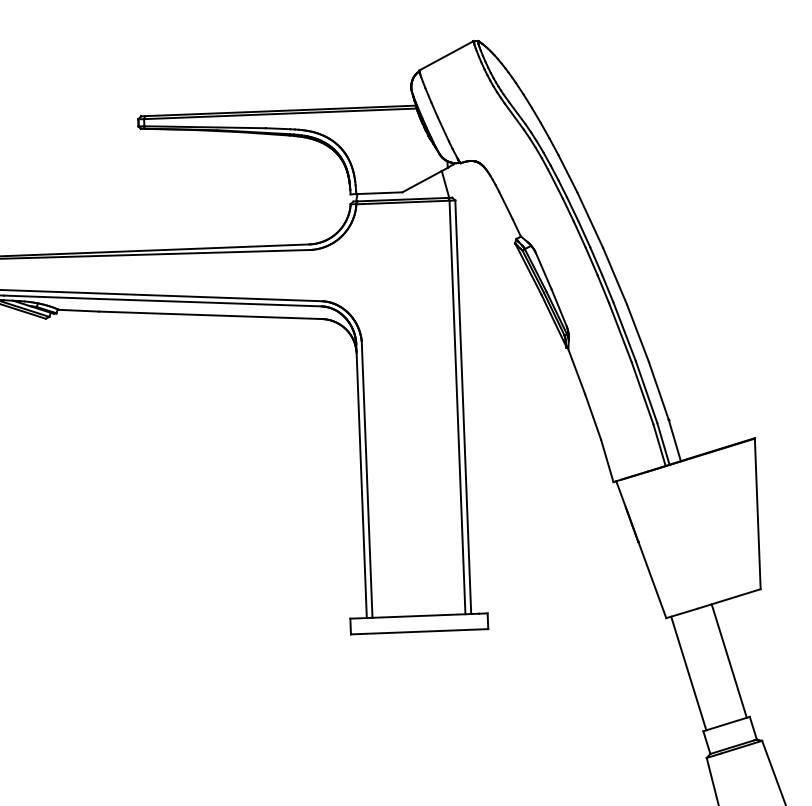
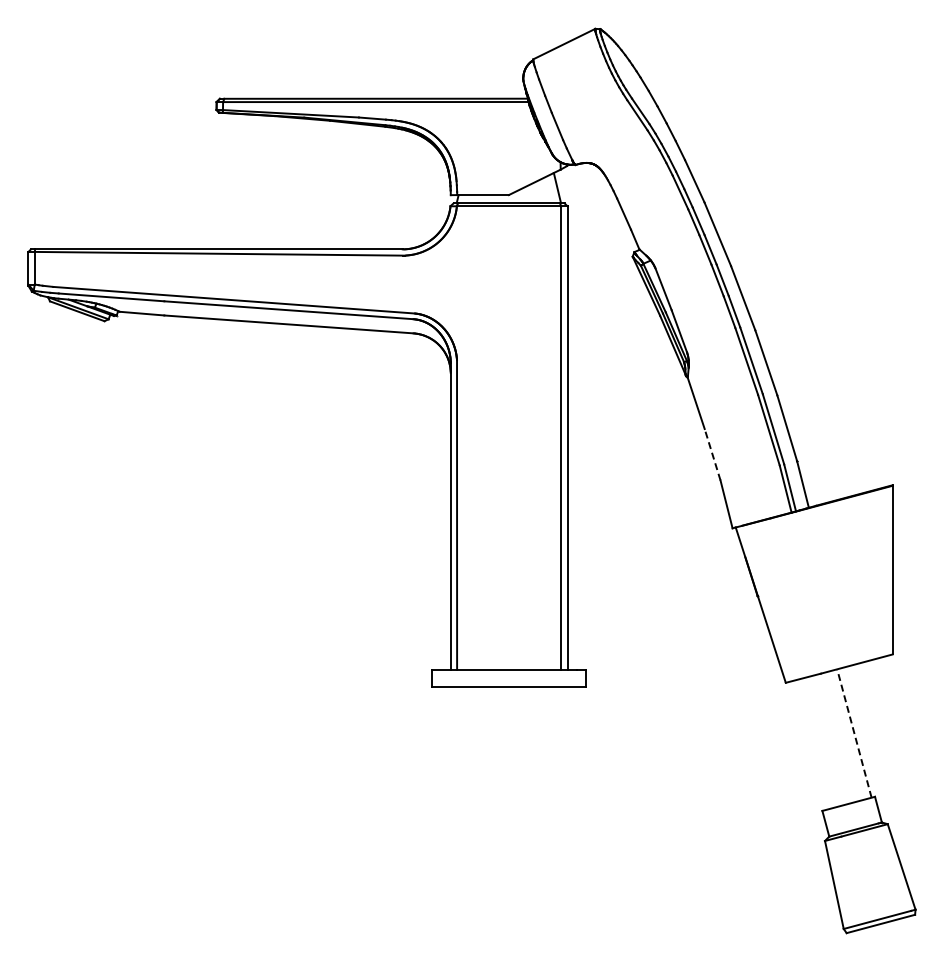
line: (593, 416) -> (712, 454), solid -> dashed
line: (729, 661) -> (854, 733), solid -> dashed
line: (688, 673) -> (808, 745), removed

